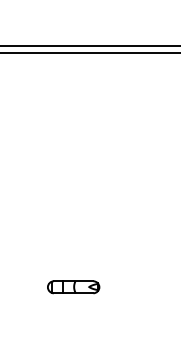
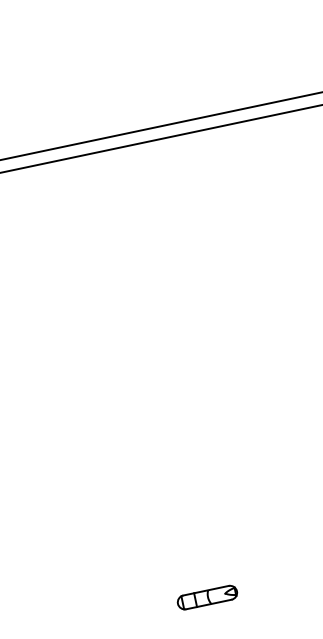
part: (73, 287) -> (206, 597), size x0.6

